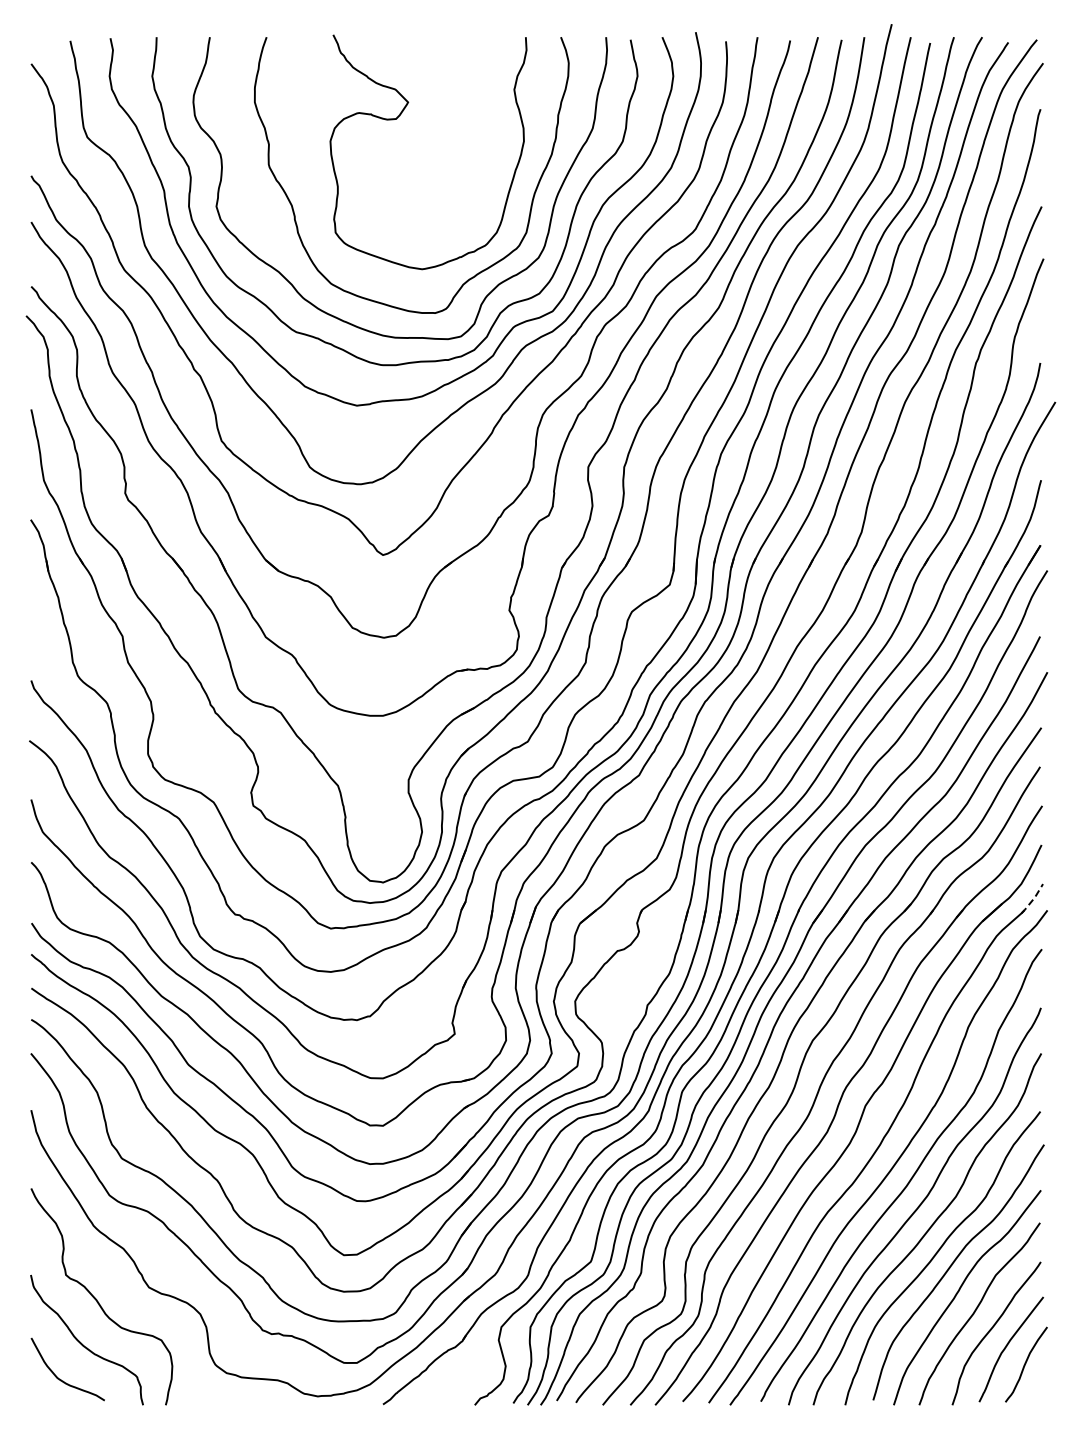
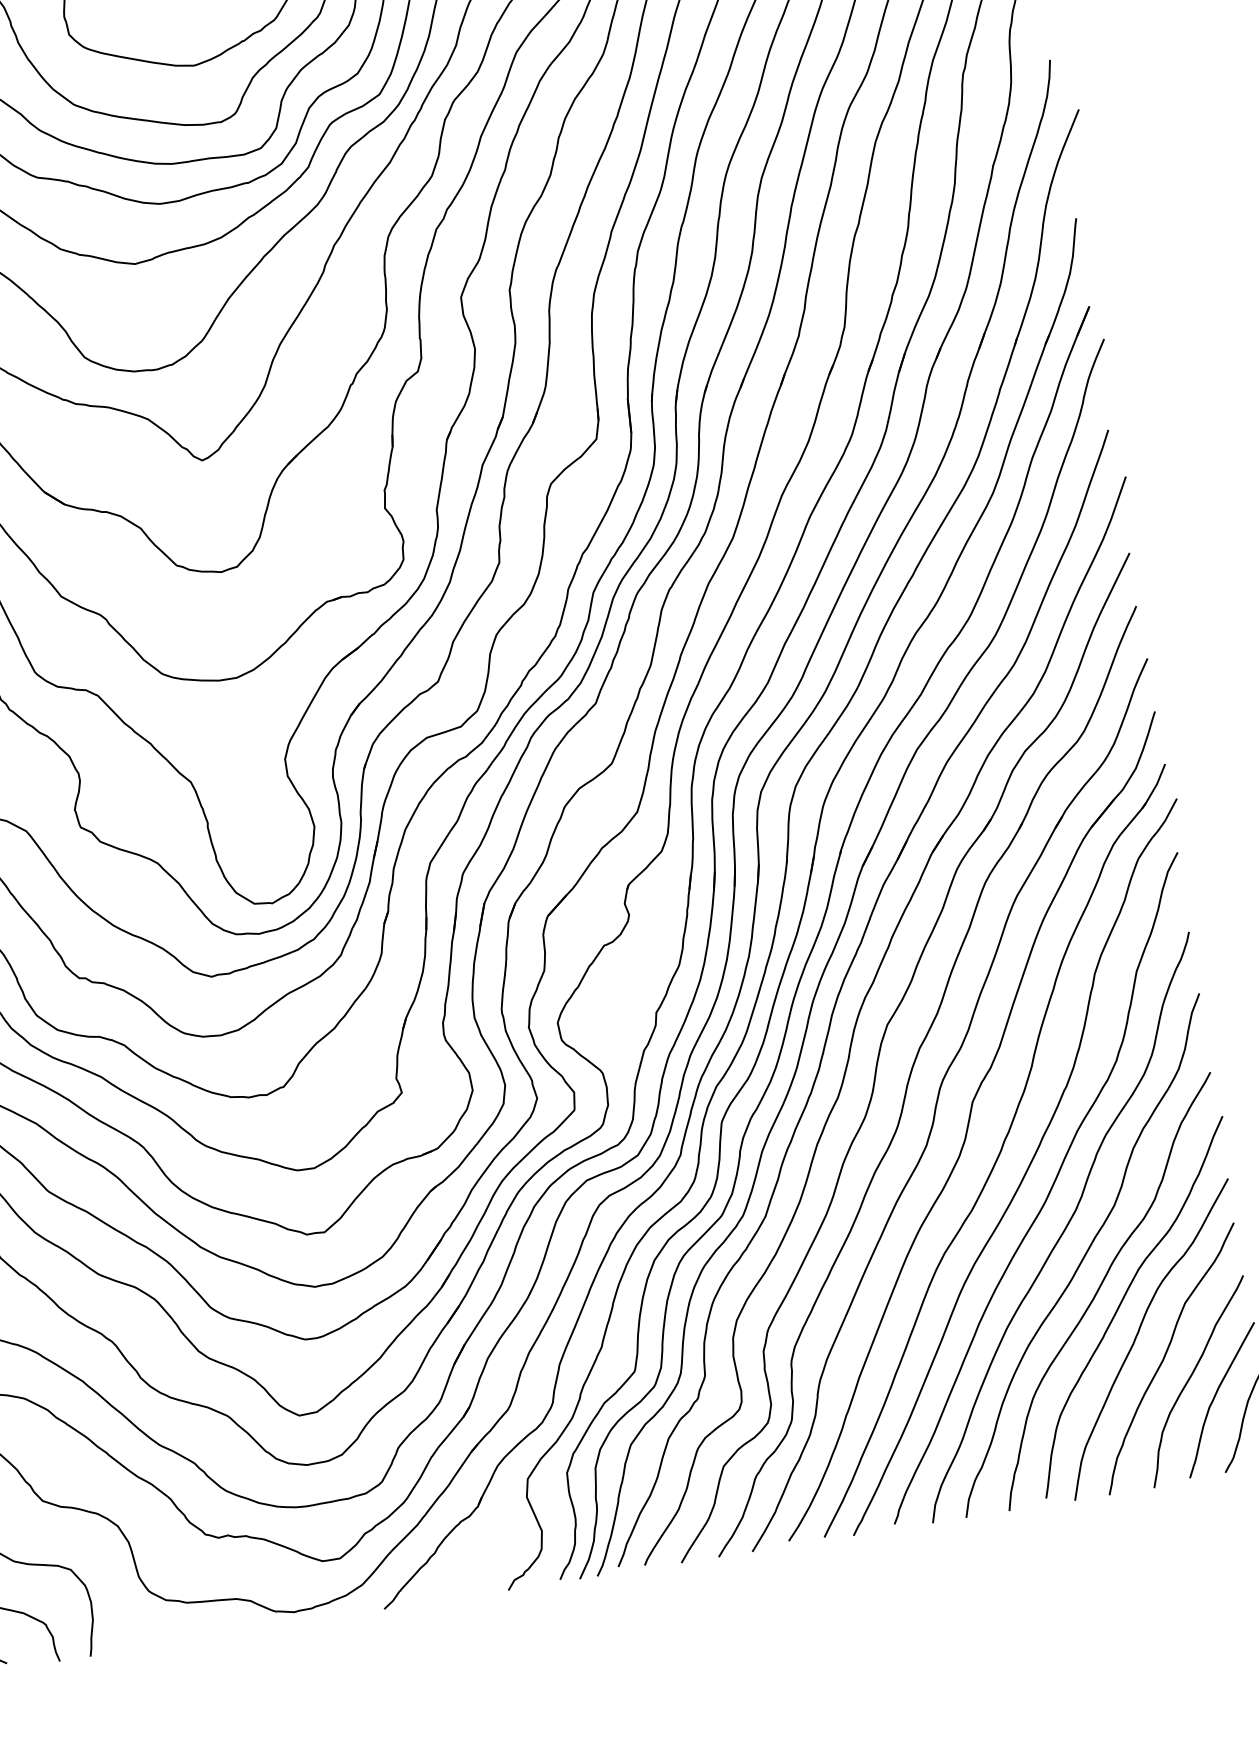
line: (1033, 899) -> (1155, 786), dashed -> solid

